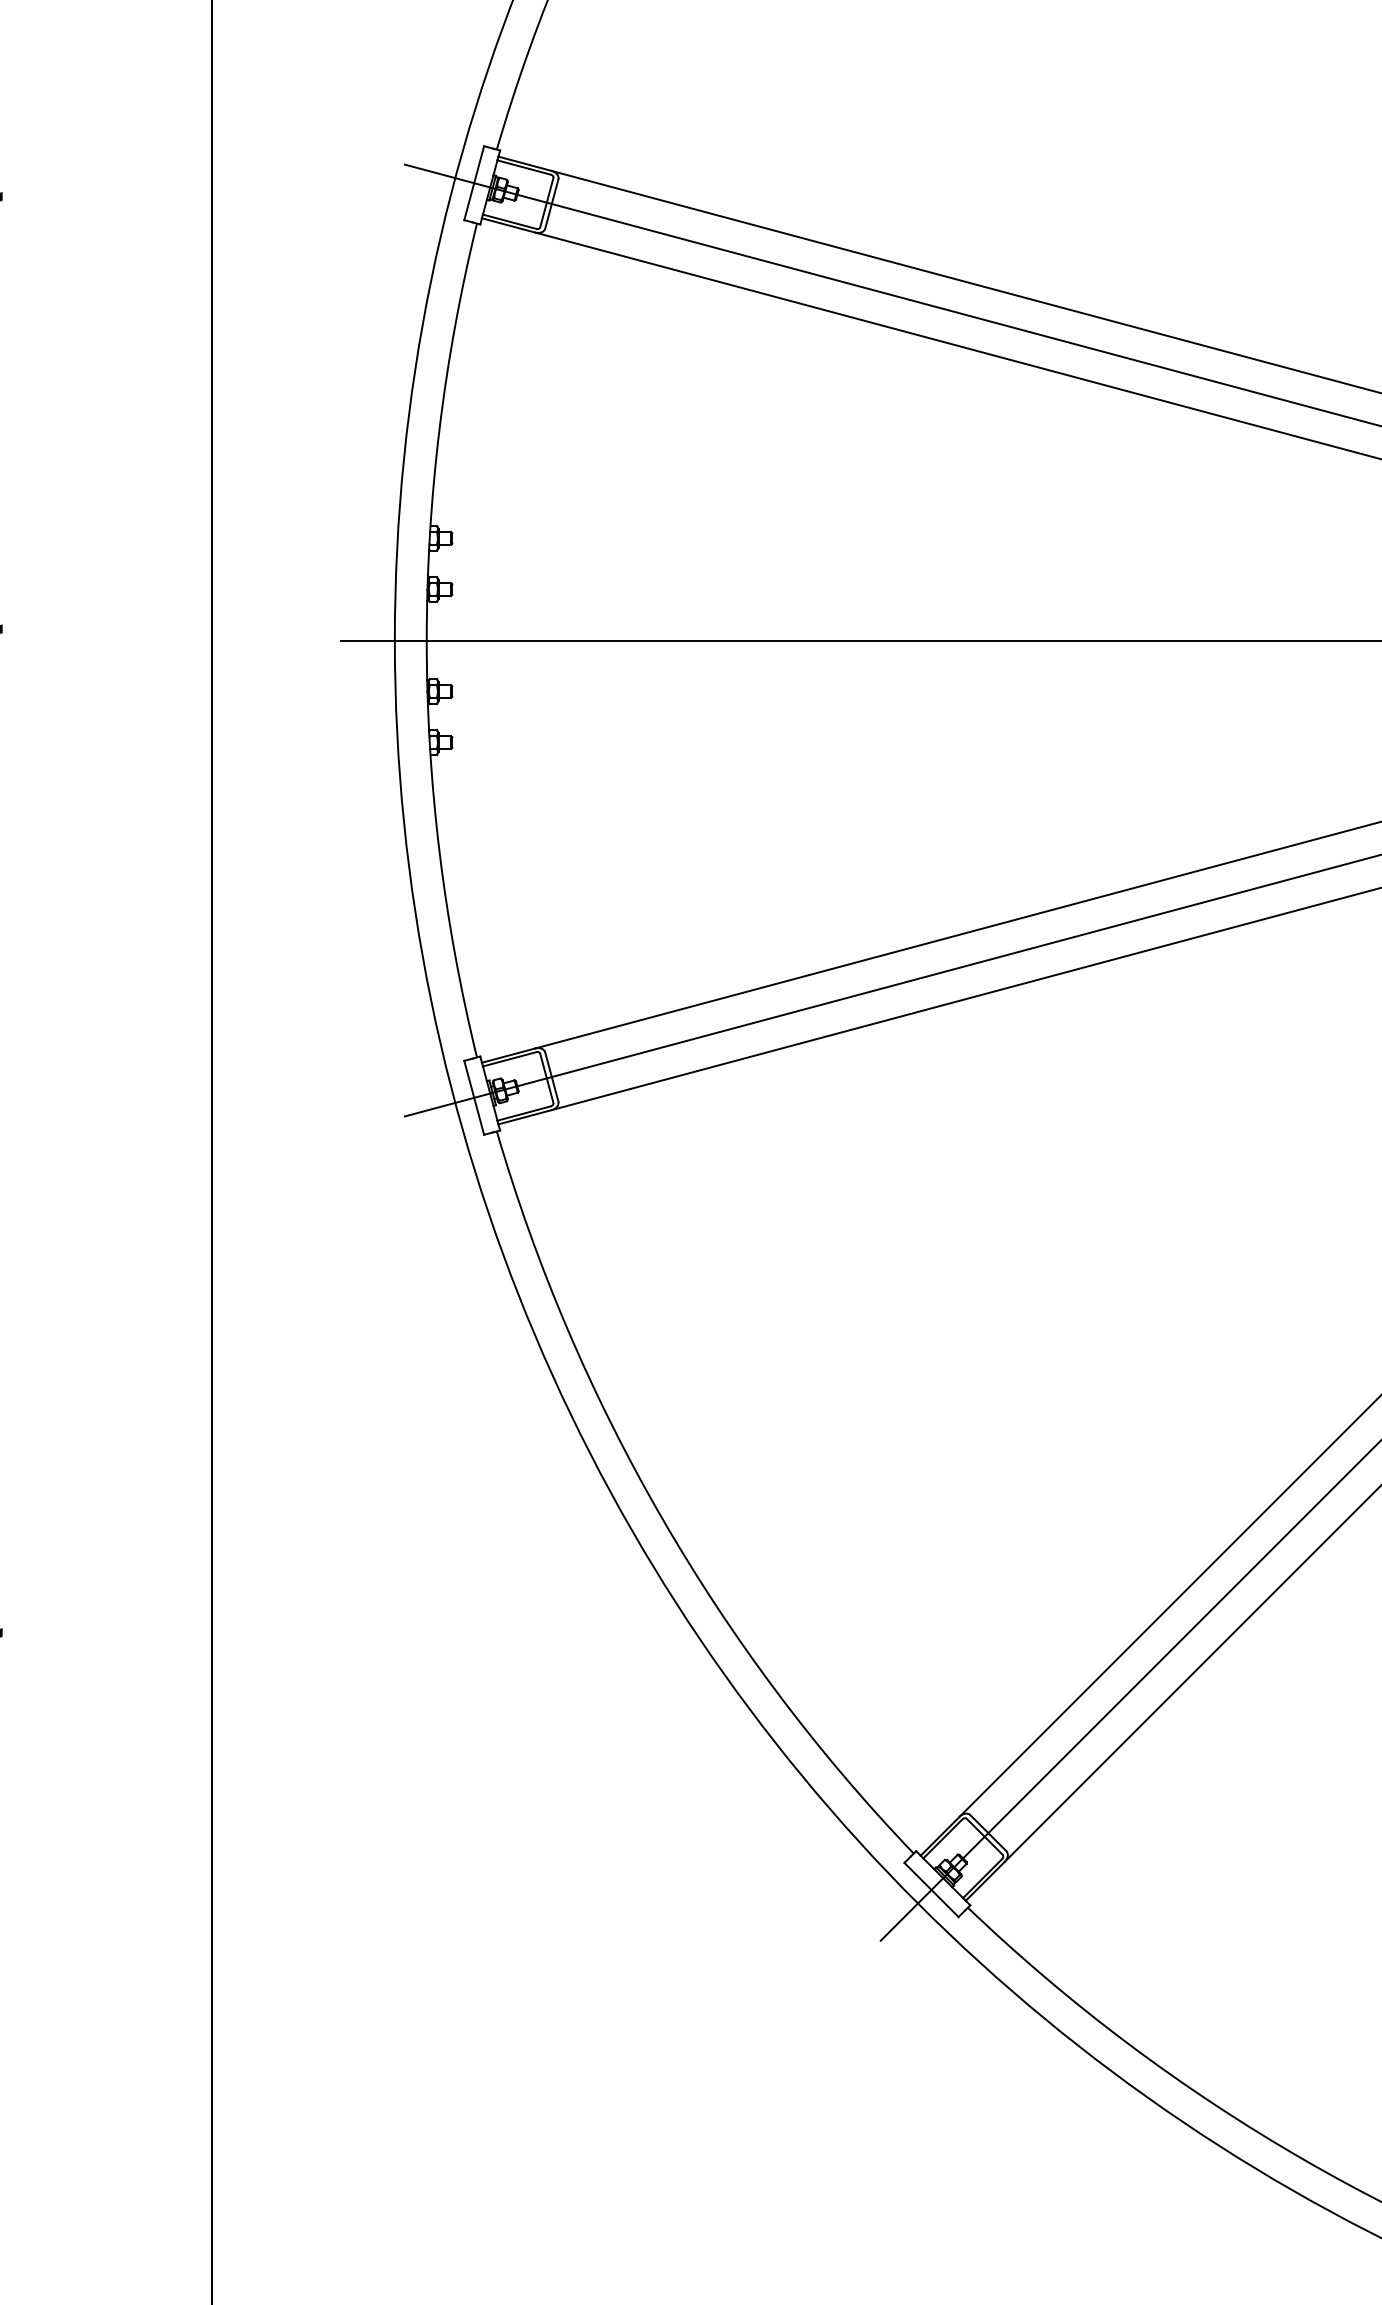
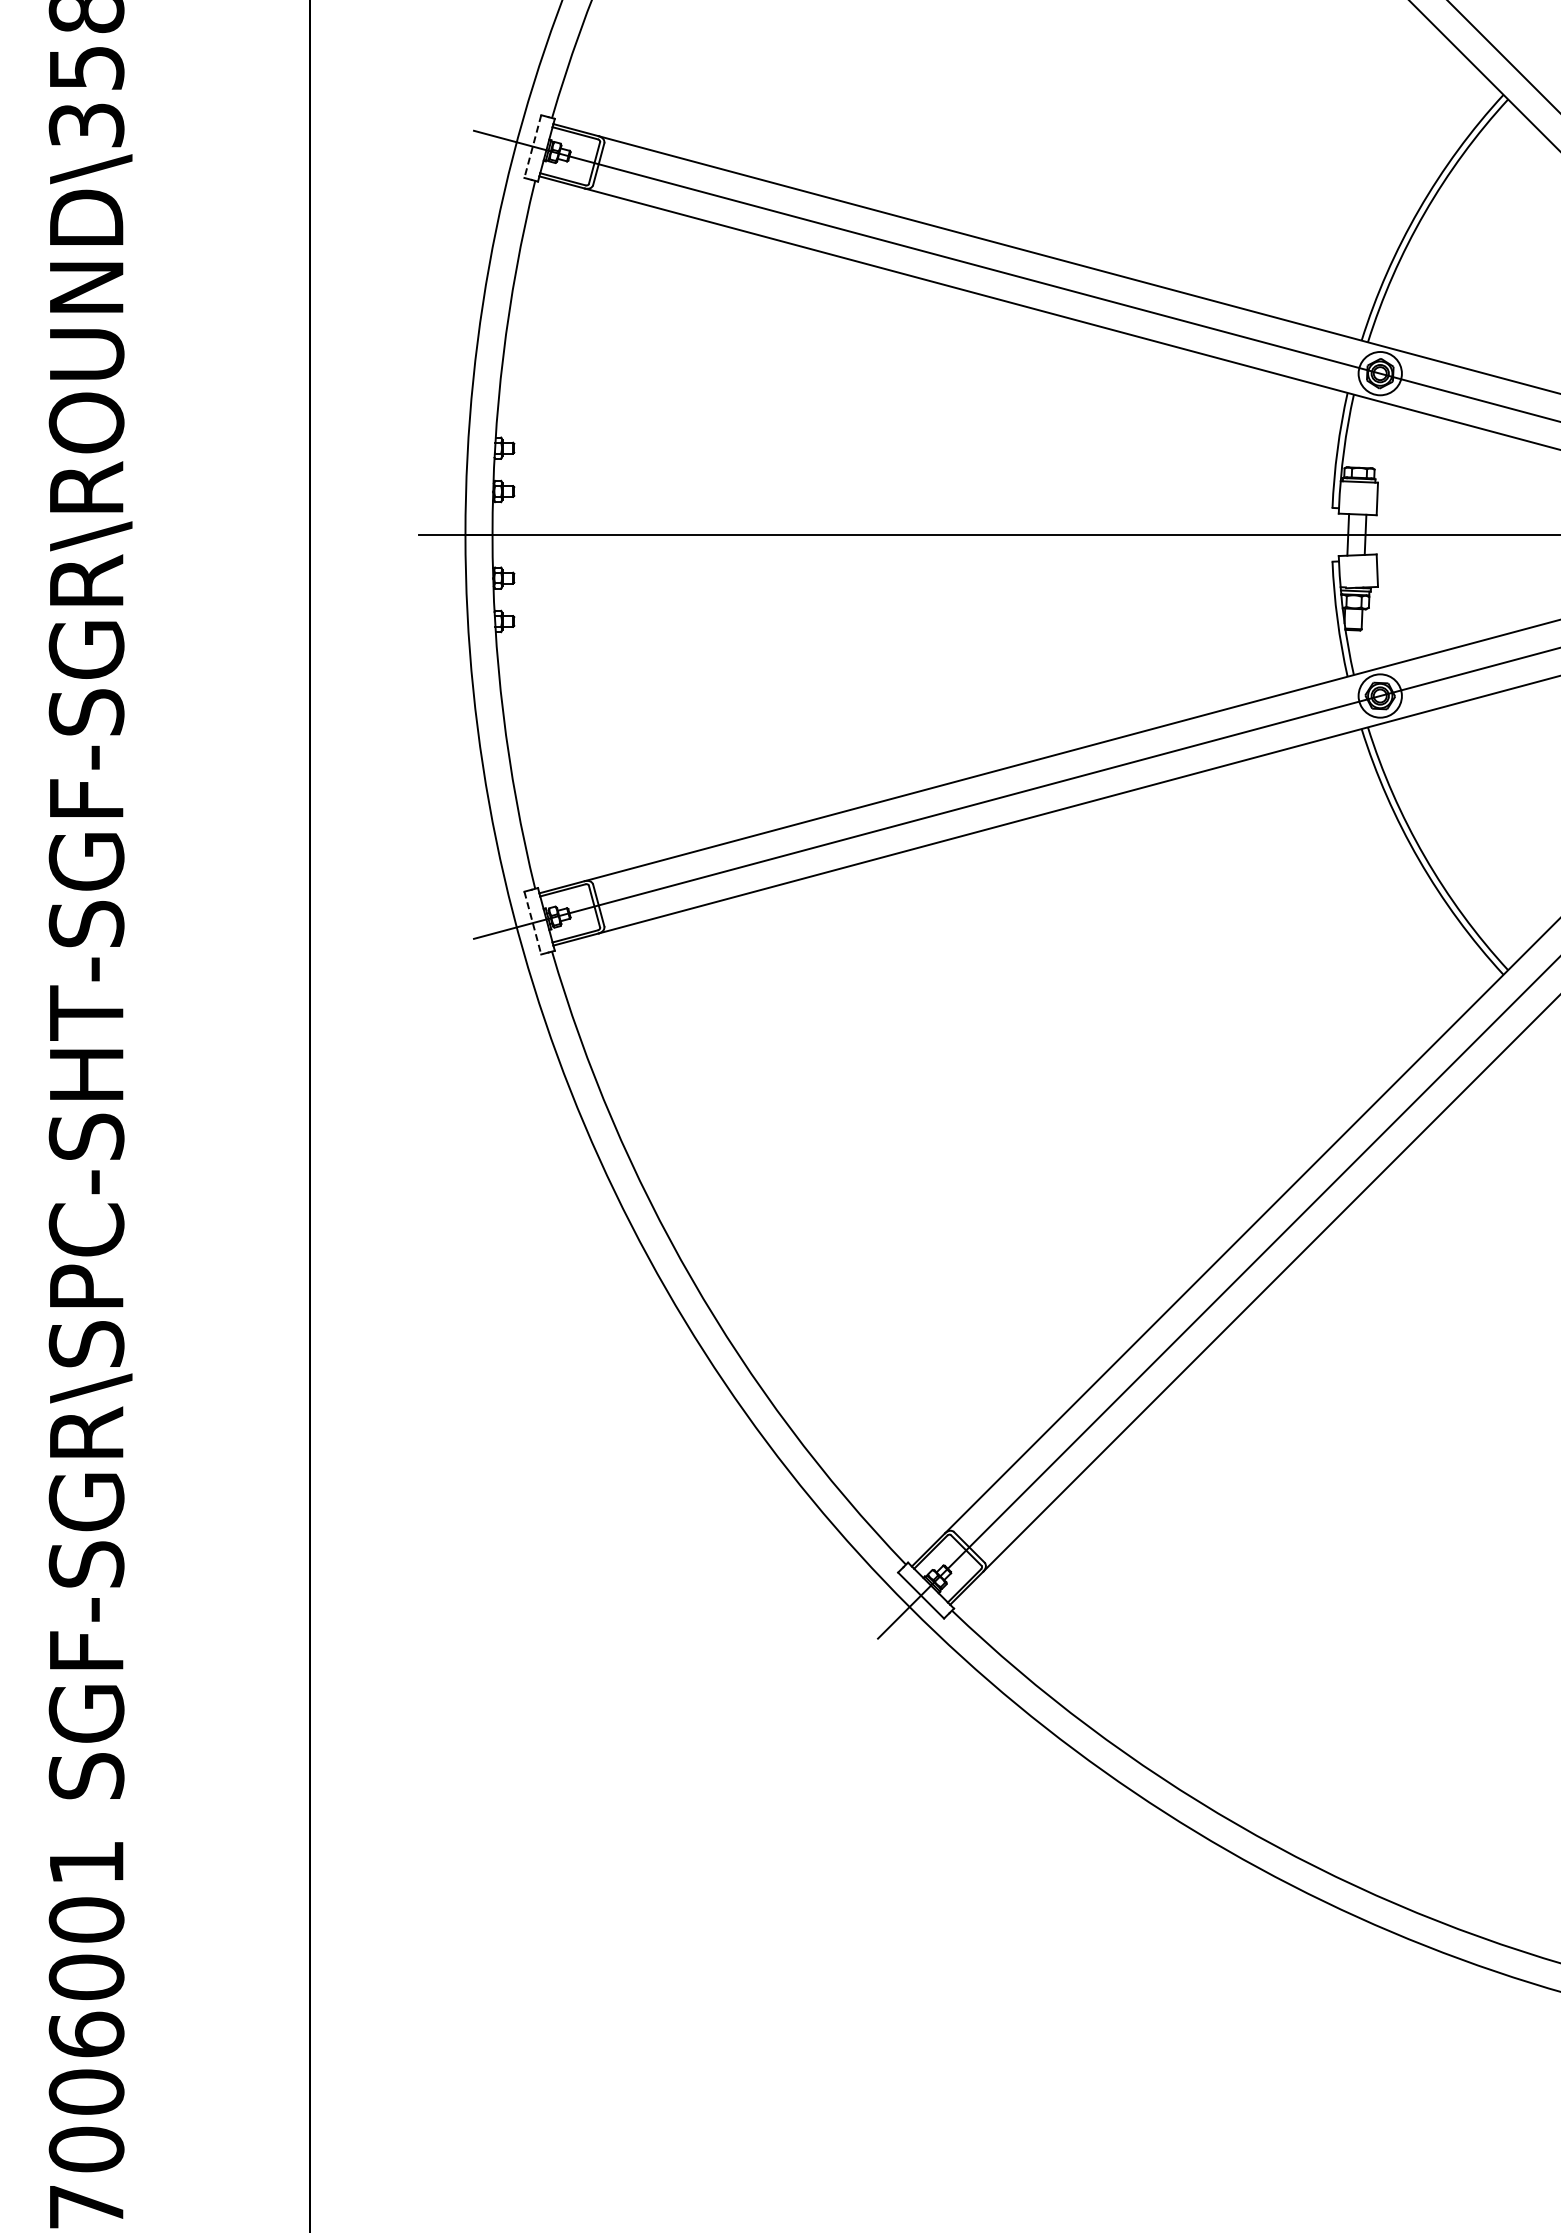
line: (473, 184) -> (532, 147), solid -> dashed
line: (473, 1098) -> (532, 923), solid -> dashed

